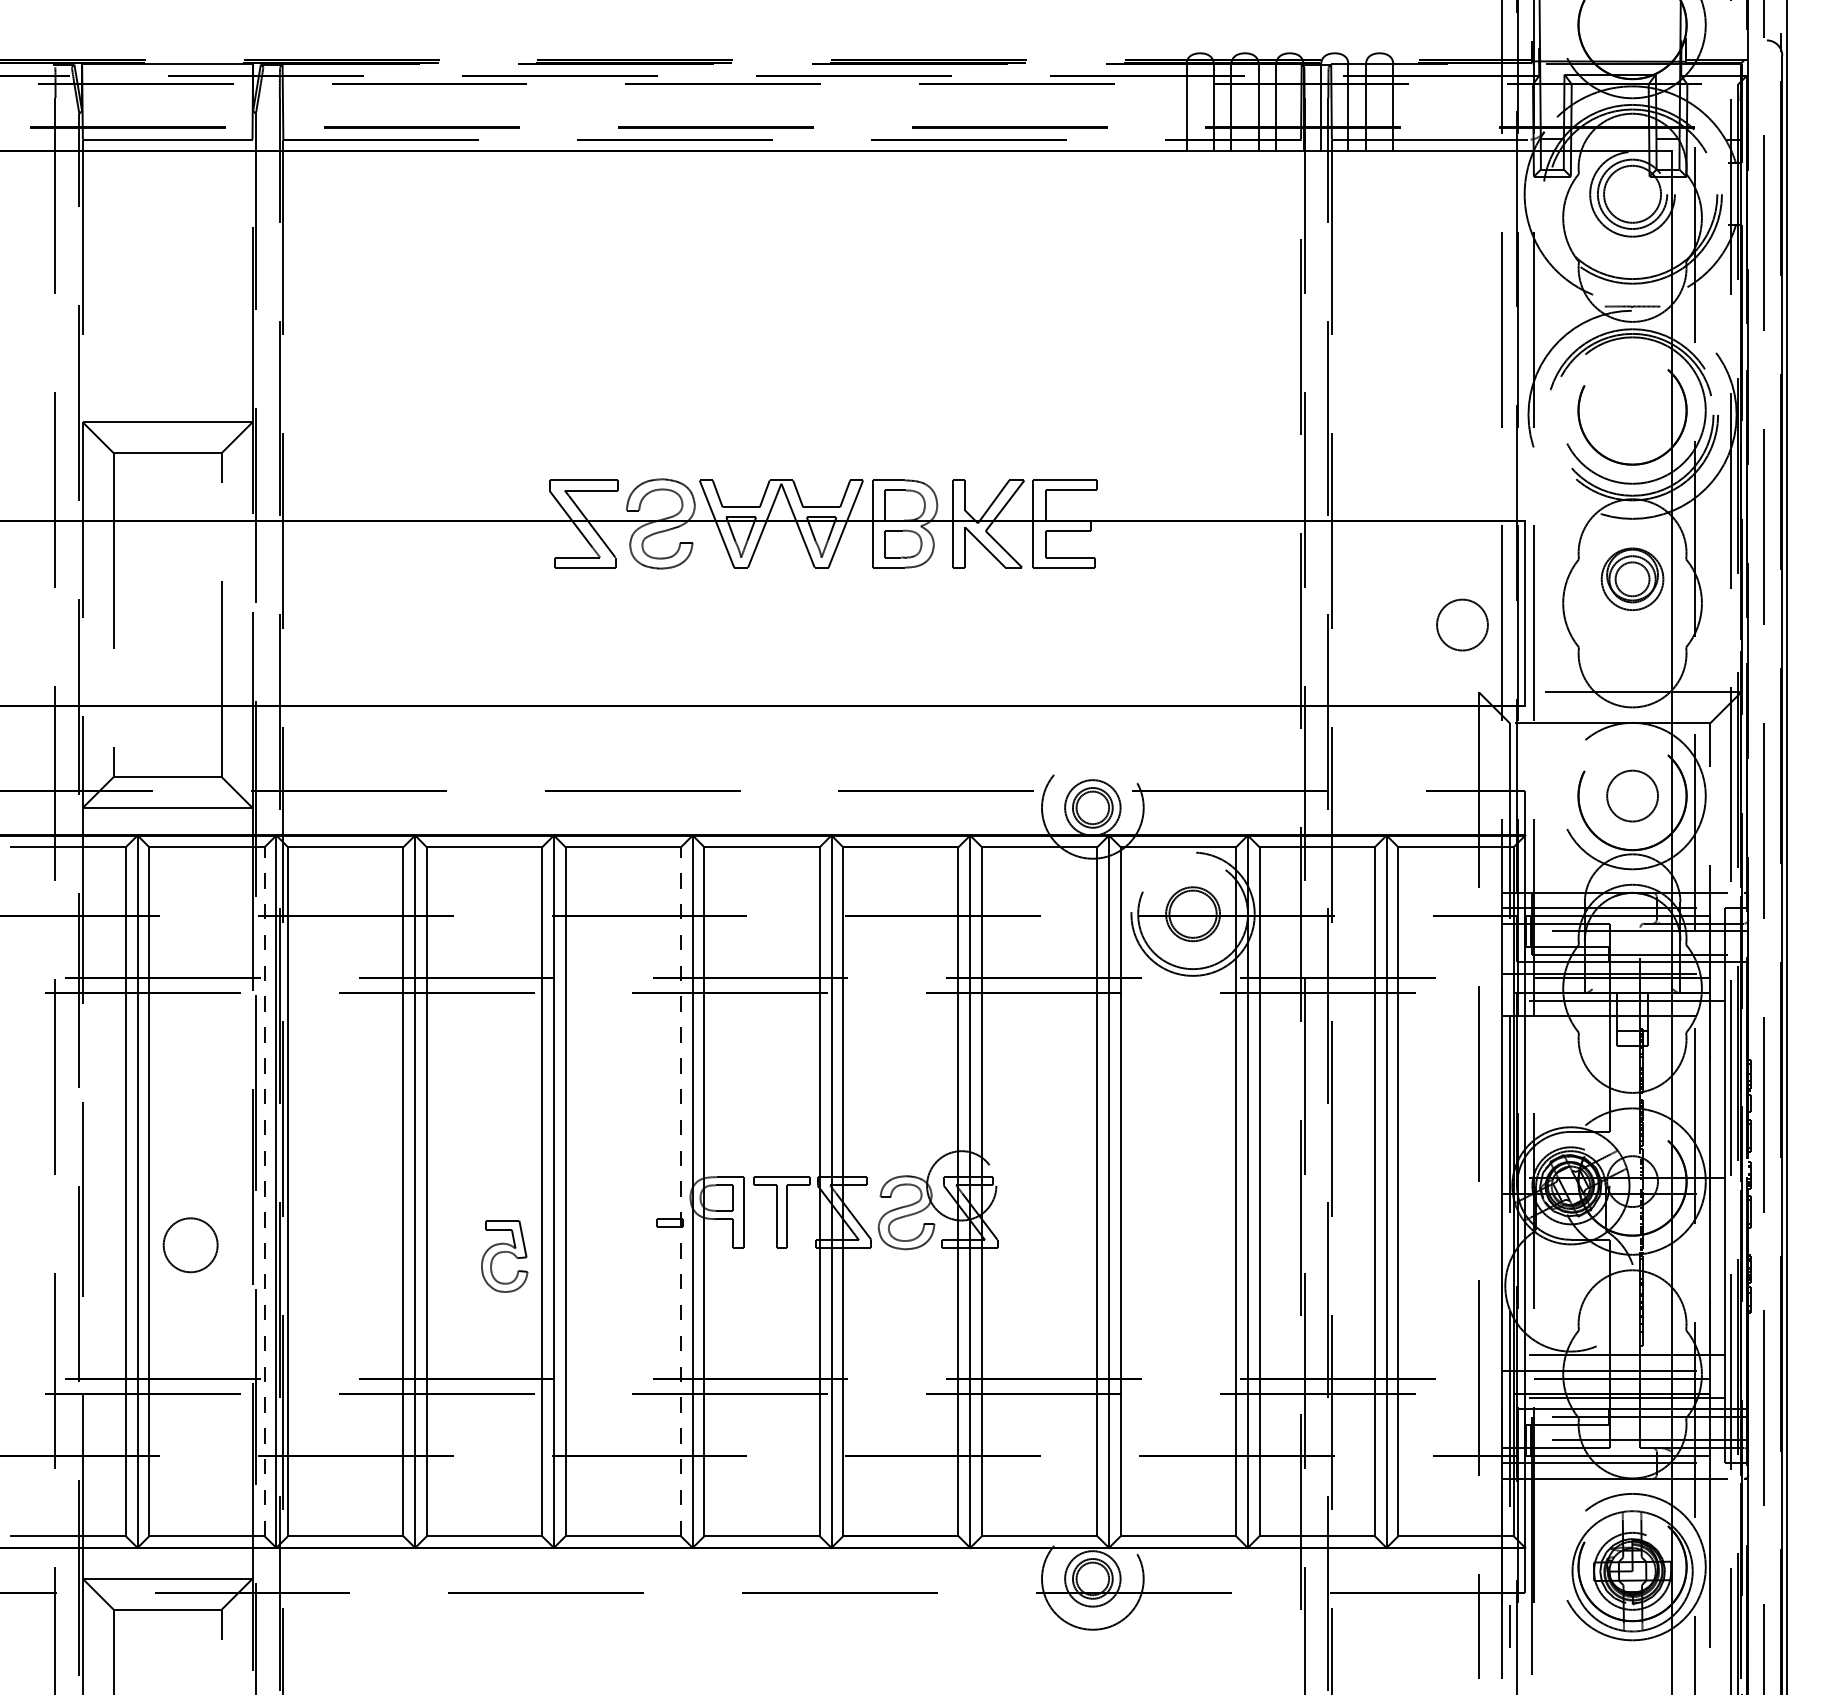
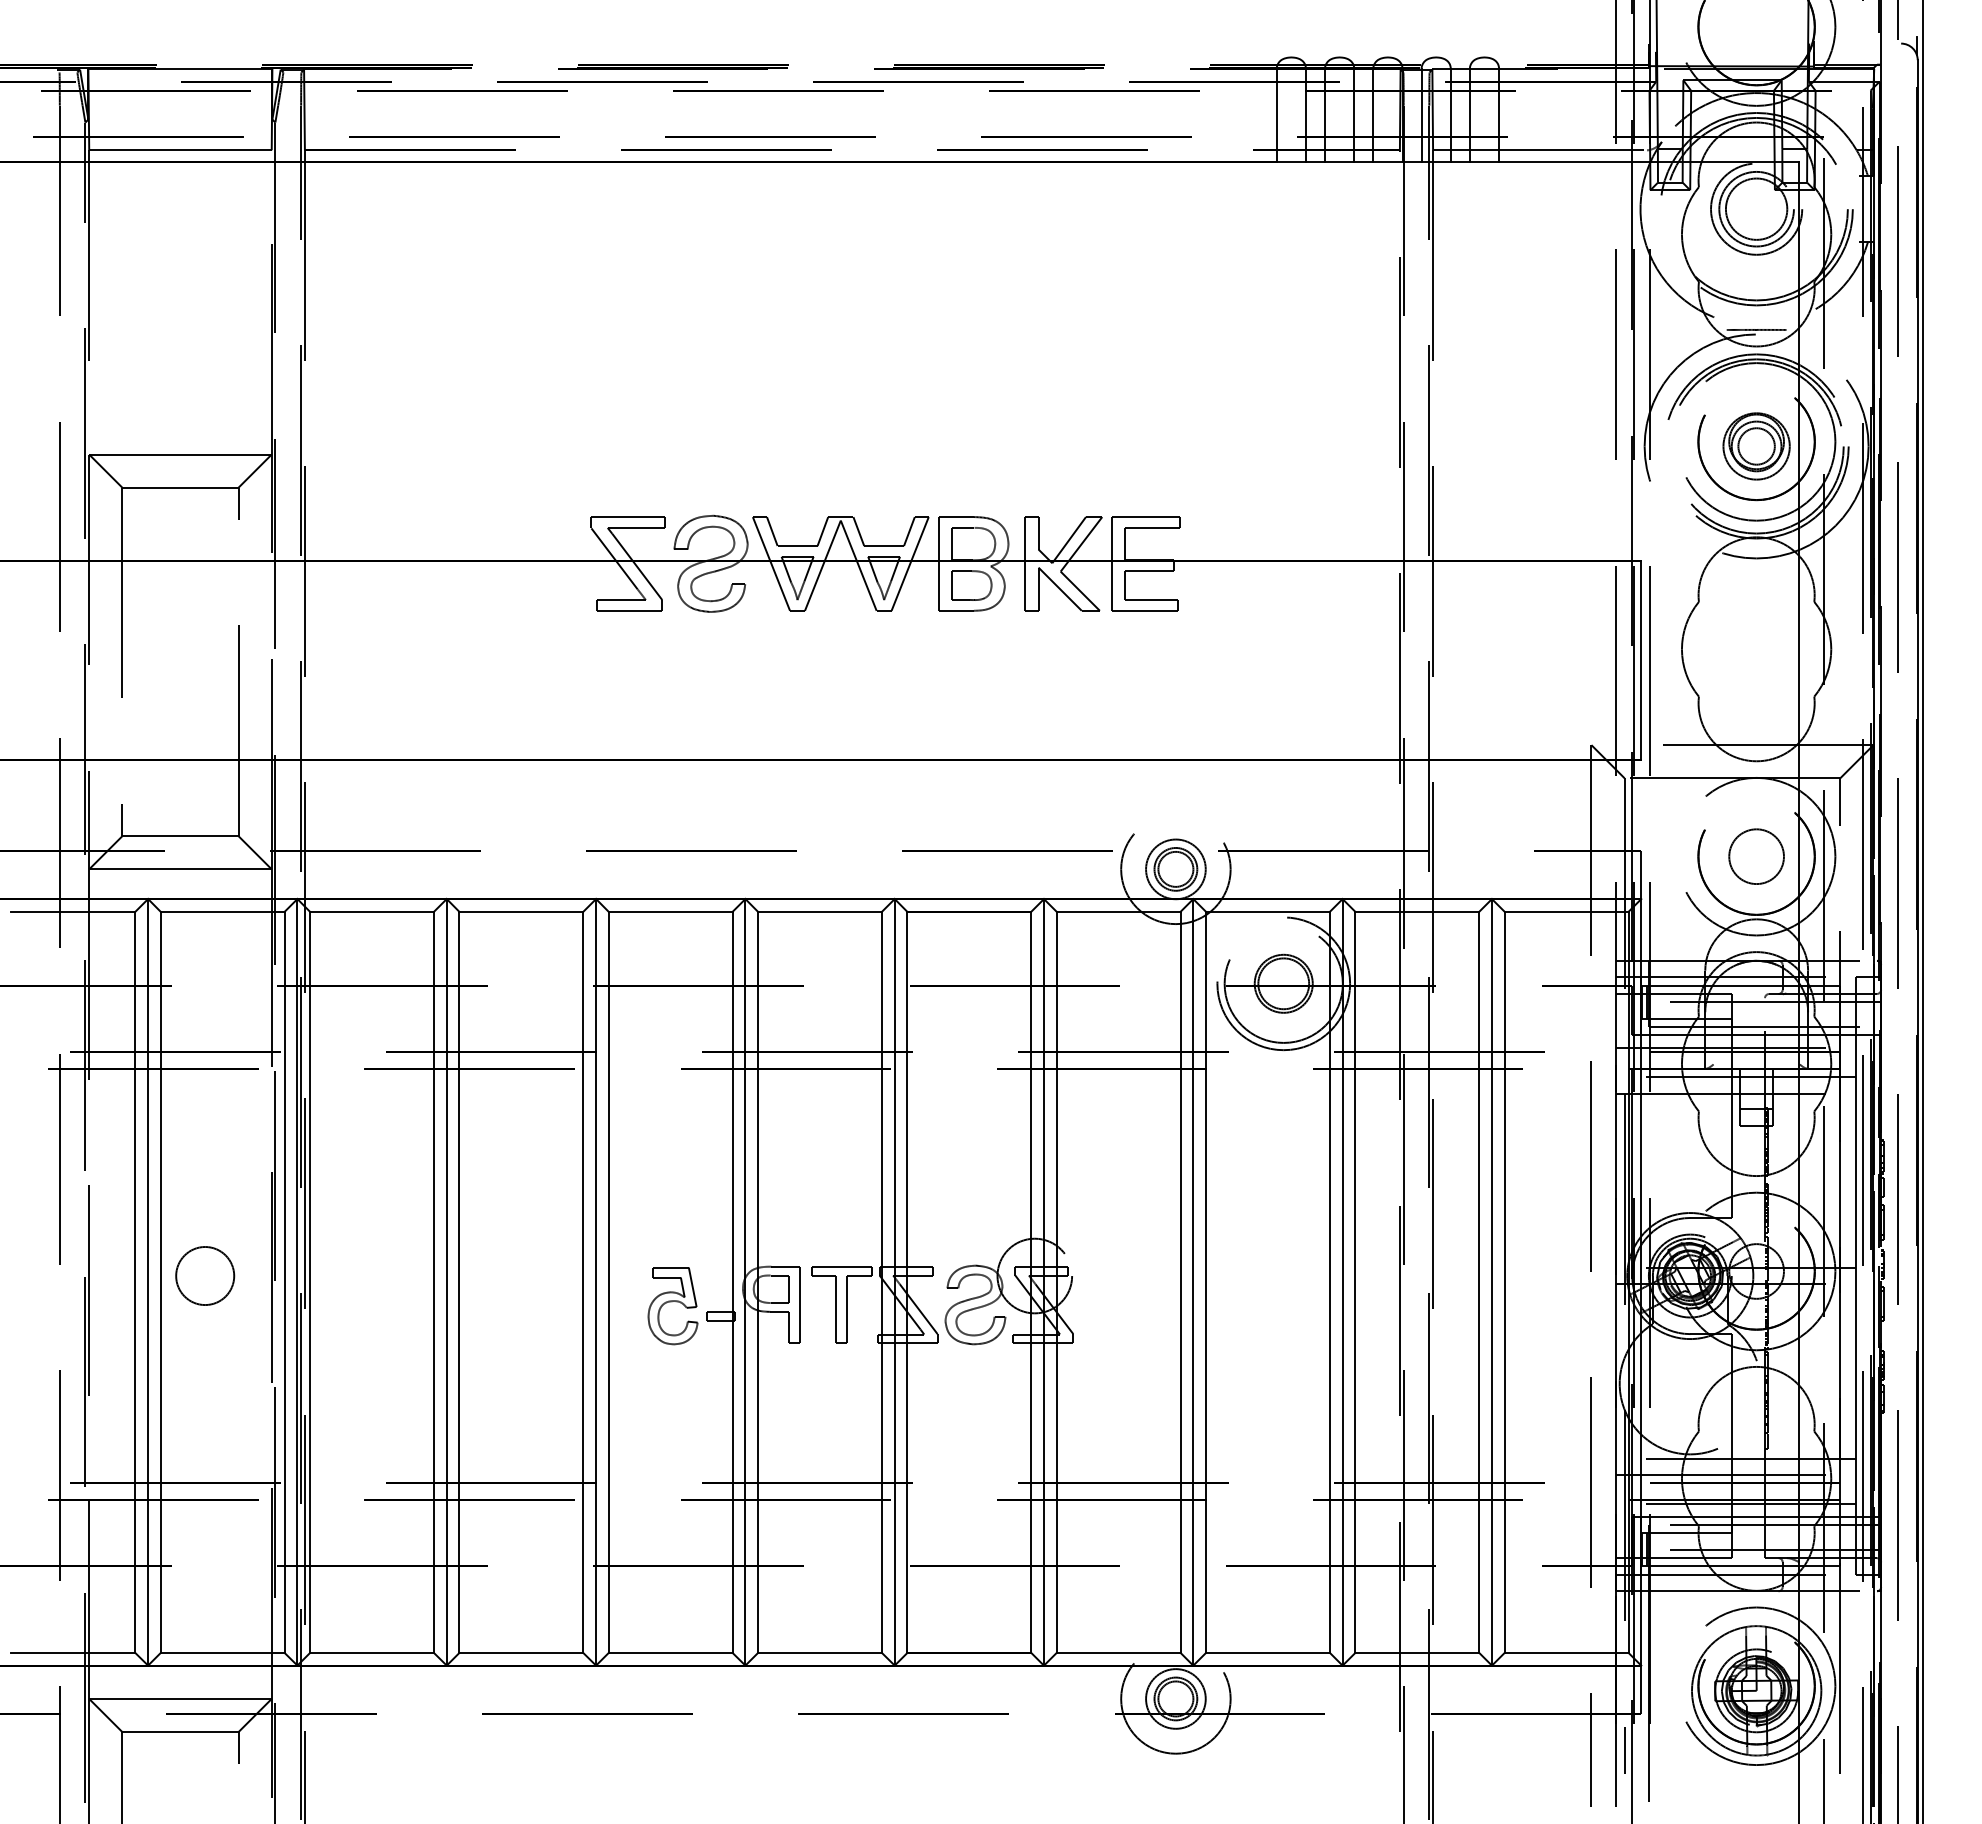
part: (1632, 579) -> (1756, 446), moved
circle: (1462, 624) -> (1573, 672), removed
line: (264, 1191) -> (284, 1282), dashed -> solid
line: (680, 1191) -> (732, 1282), dashed -> solid
circle: (190, 1244) -> (205, 1275), moved
part: (504, 1256) -> (672, 1306), moved

